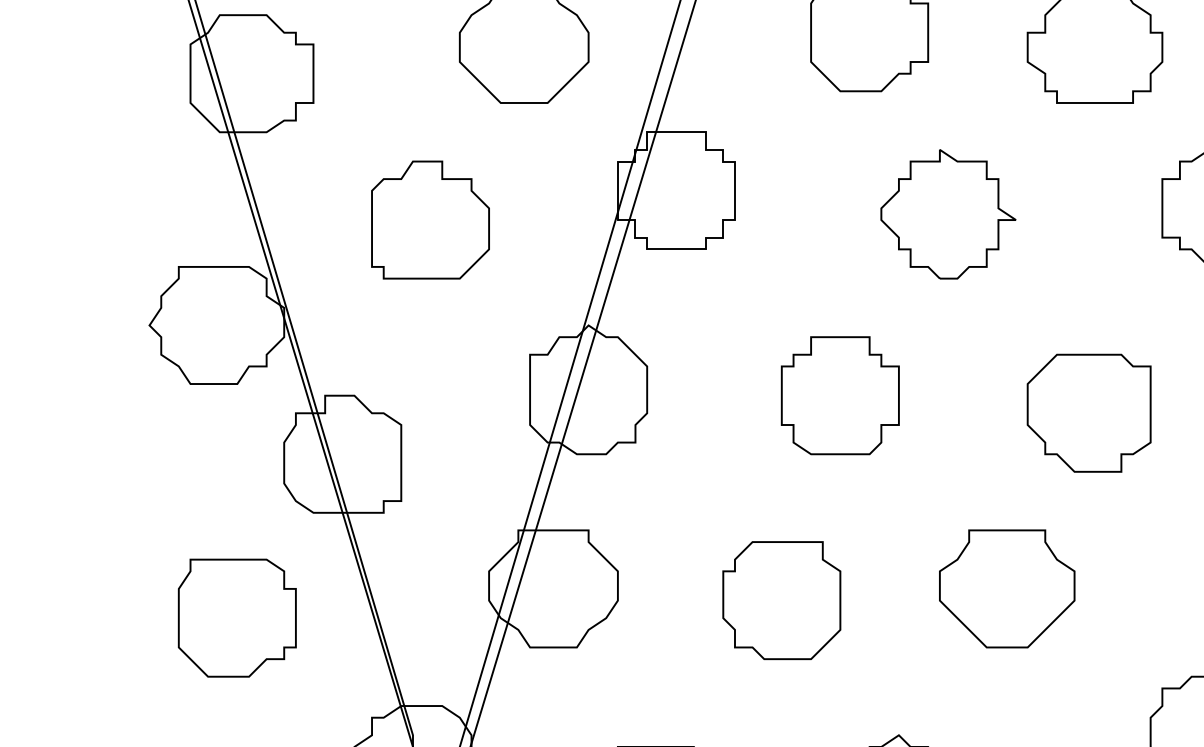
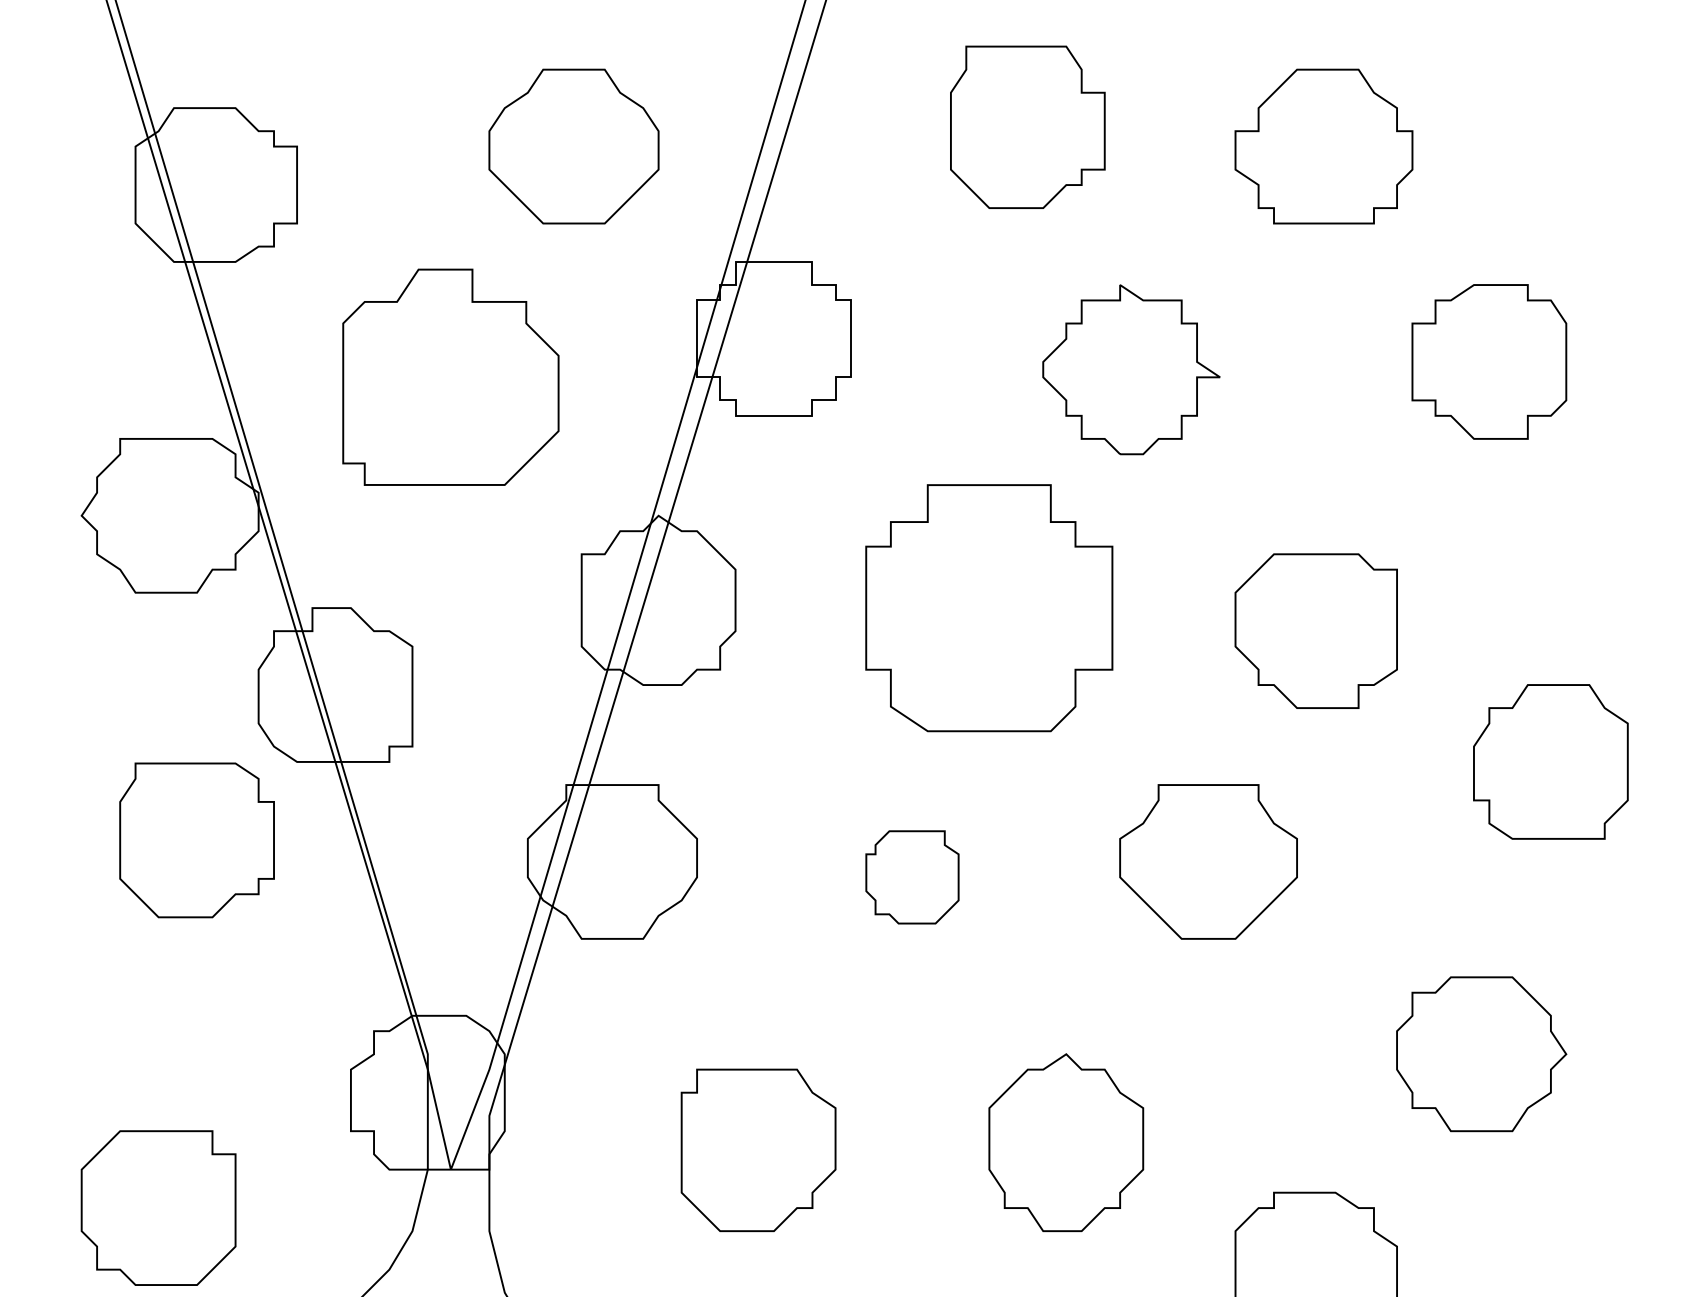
part: (430, 220) -> (450, 377), size x1.4
part: (840, 395) -> (989, 607), size x1.6
part: (781, 600) -> (912, 877), size x0.6
part: (236, 618) -> (196, 840), moved

